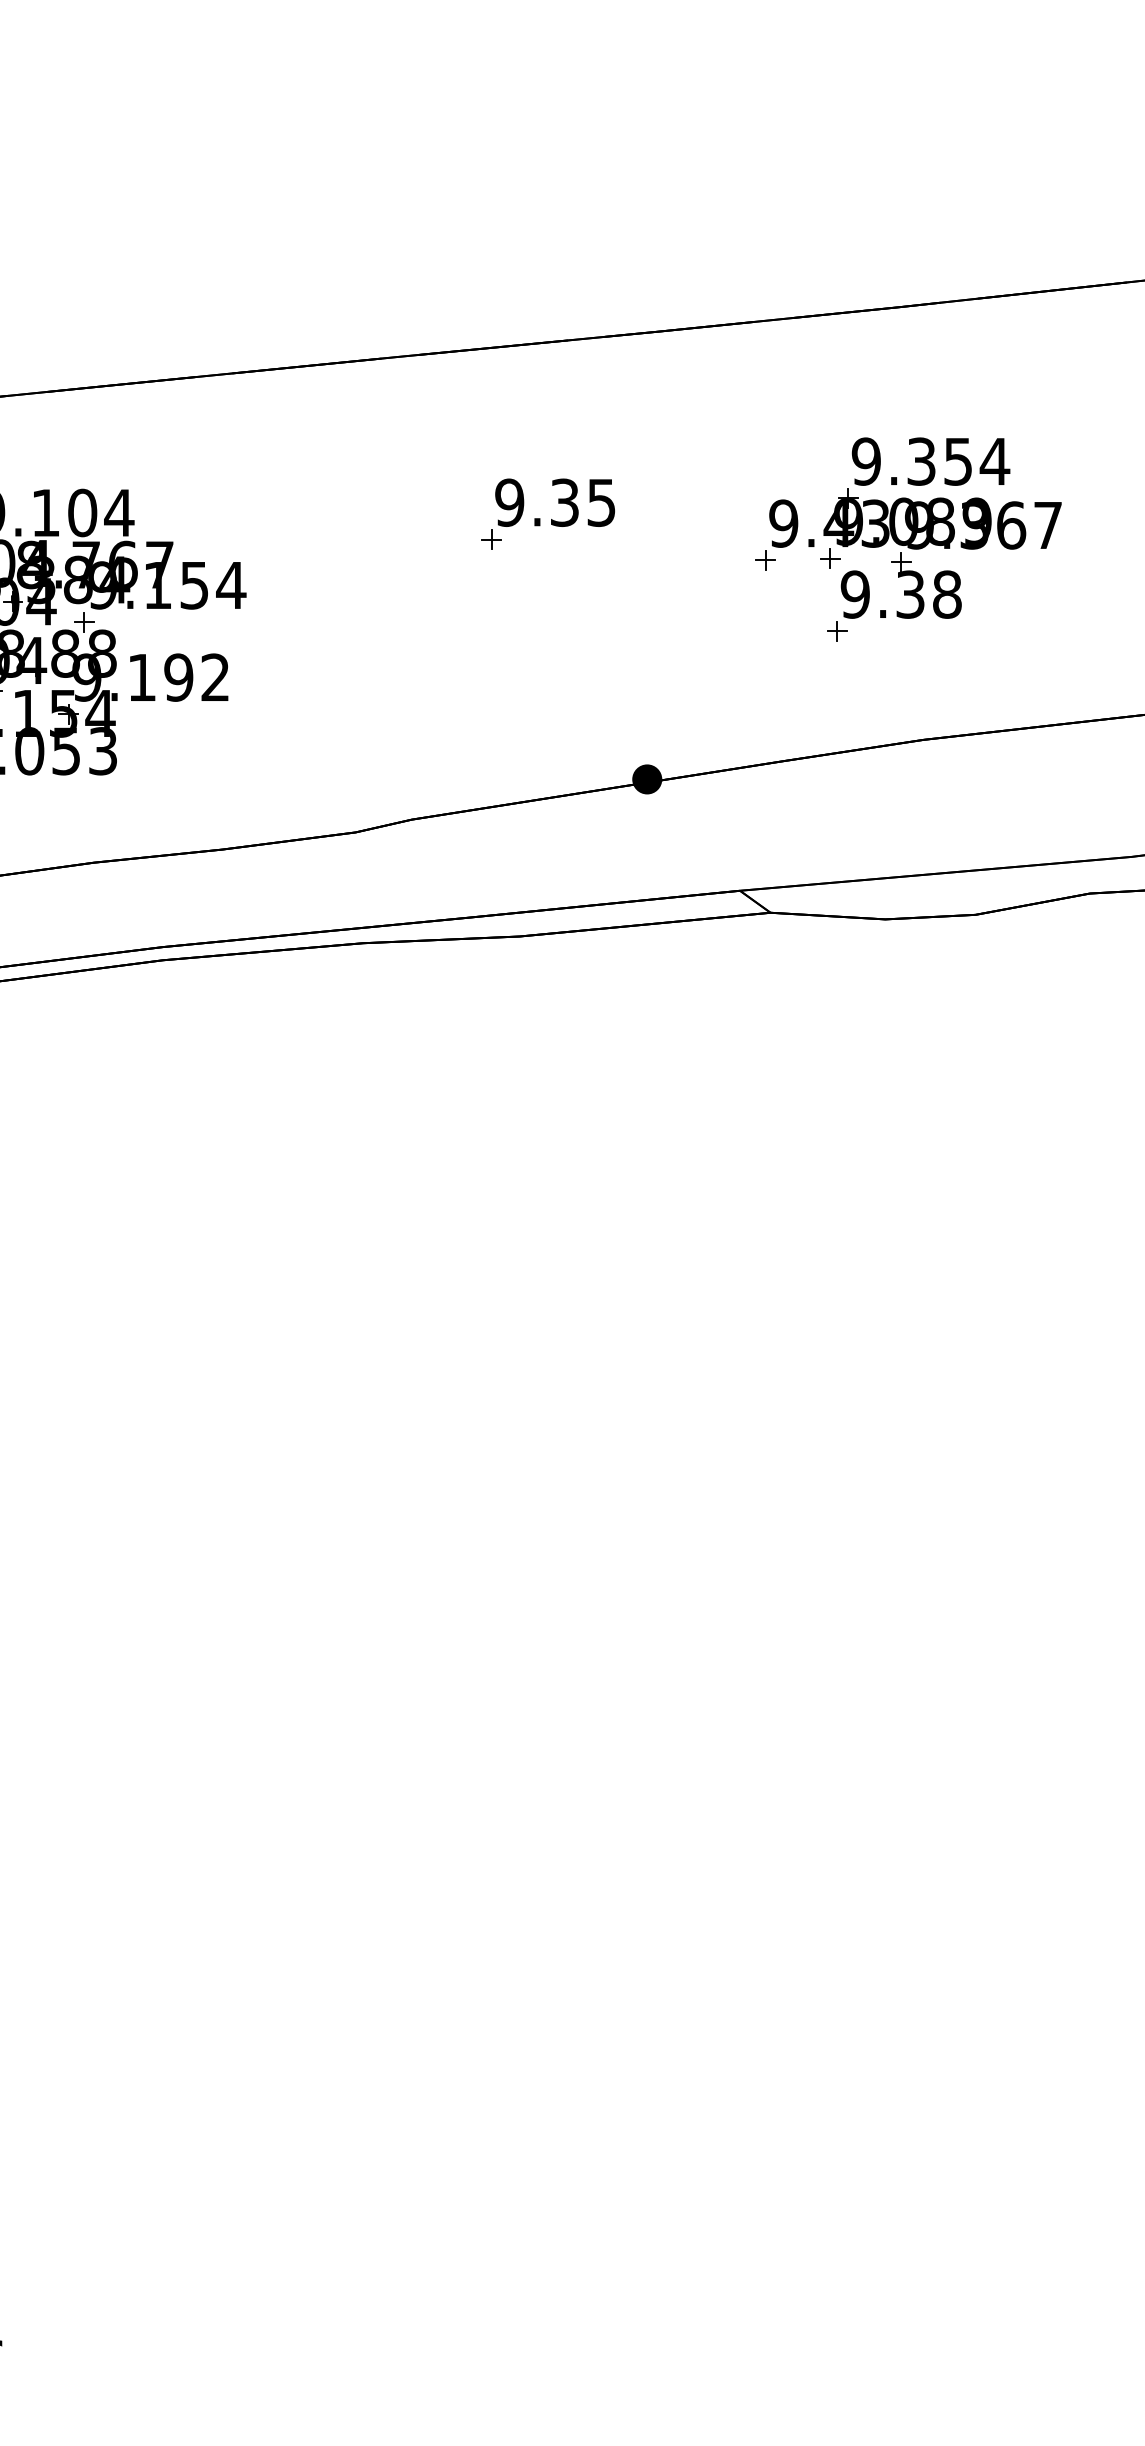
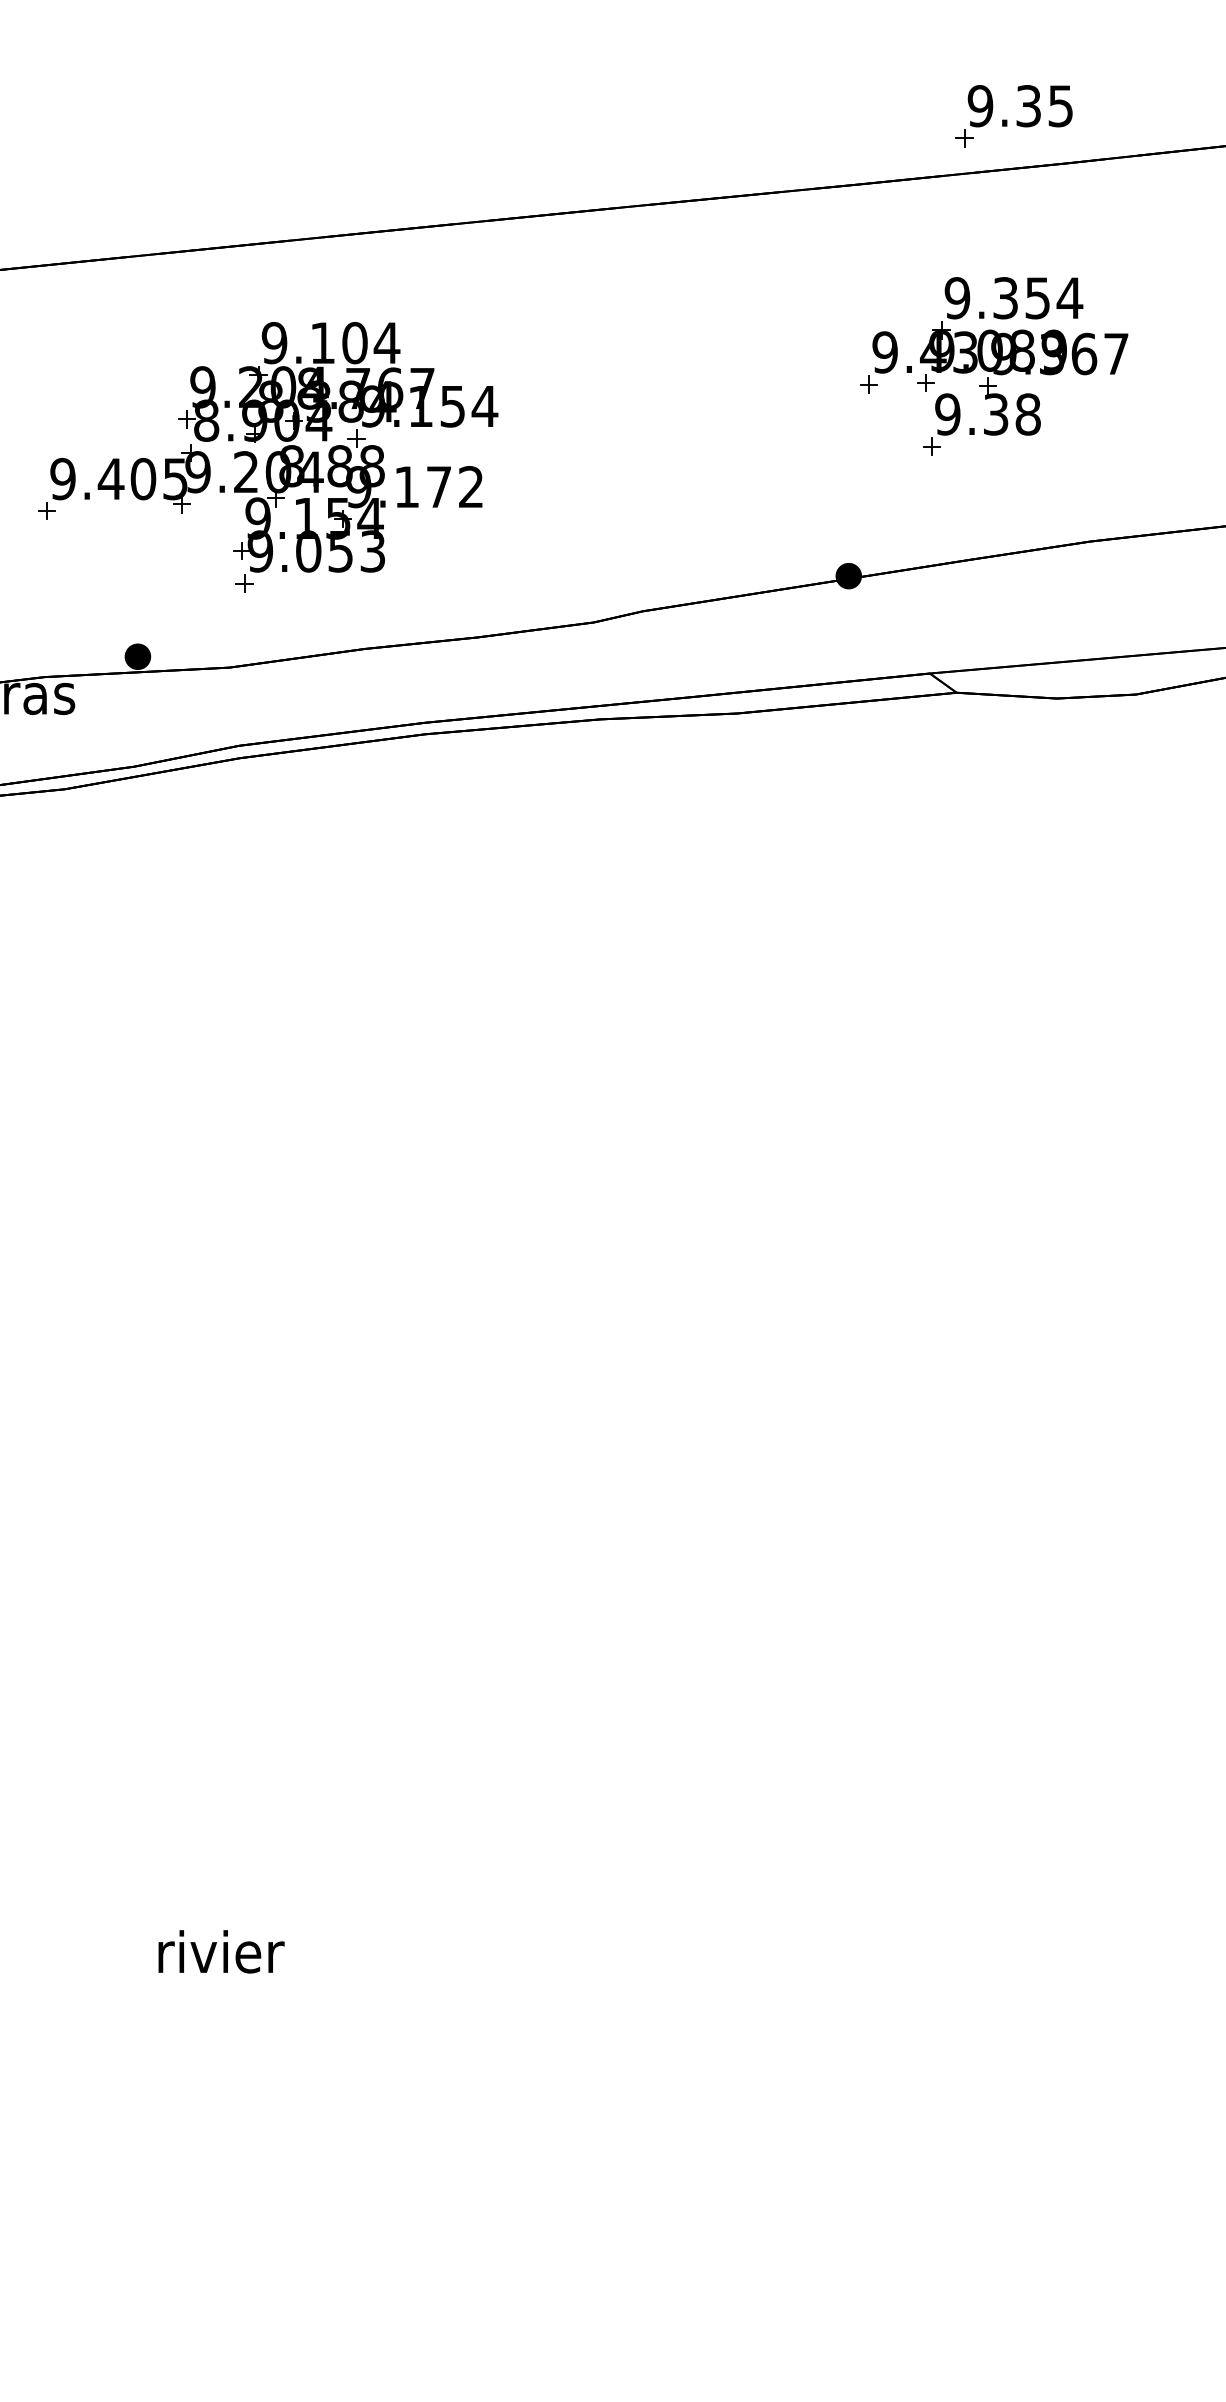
part: (547, 514) -> (1013, 116), moved
part: (908, 539) -> (994, 366), moved
text: (178, 678) -> (438, 487), 9.192 -> 9.172

